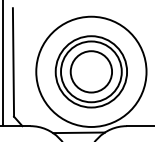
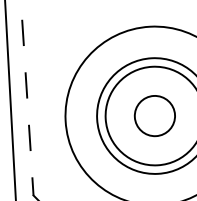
line: (13, 62) -> (27, 107), solid -> dashed
circle: (91, 71) -> (155, 115), size x0.6

